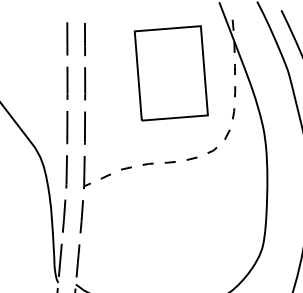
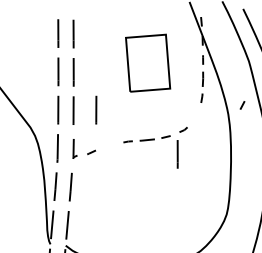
part: (170, 72) -> (147, 62), size x0.7
part: (235, 90) -> (203, 78), size x1.6
line: (111, 126) -> (96, 109), added
line: (227, 134) -> (242, 105), moved
part: (169, 162) -> (146, 140), size x1.6
line: (125, 168) -> (108, 145), removed
part: (86, 171) -> (74, 148), size x0.7
line: (205, 178) -> (177, 154), added

